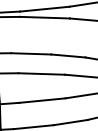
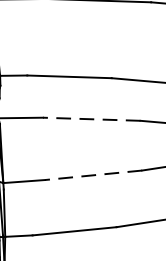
line: (41, 73) -> (91, 118), solid -> dashed
line: (42, 100) -> (93, 175), solid -> dashed

